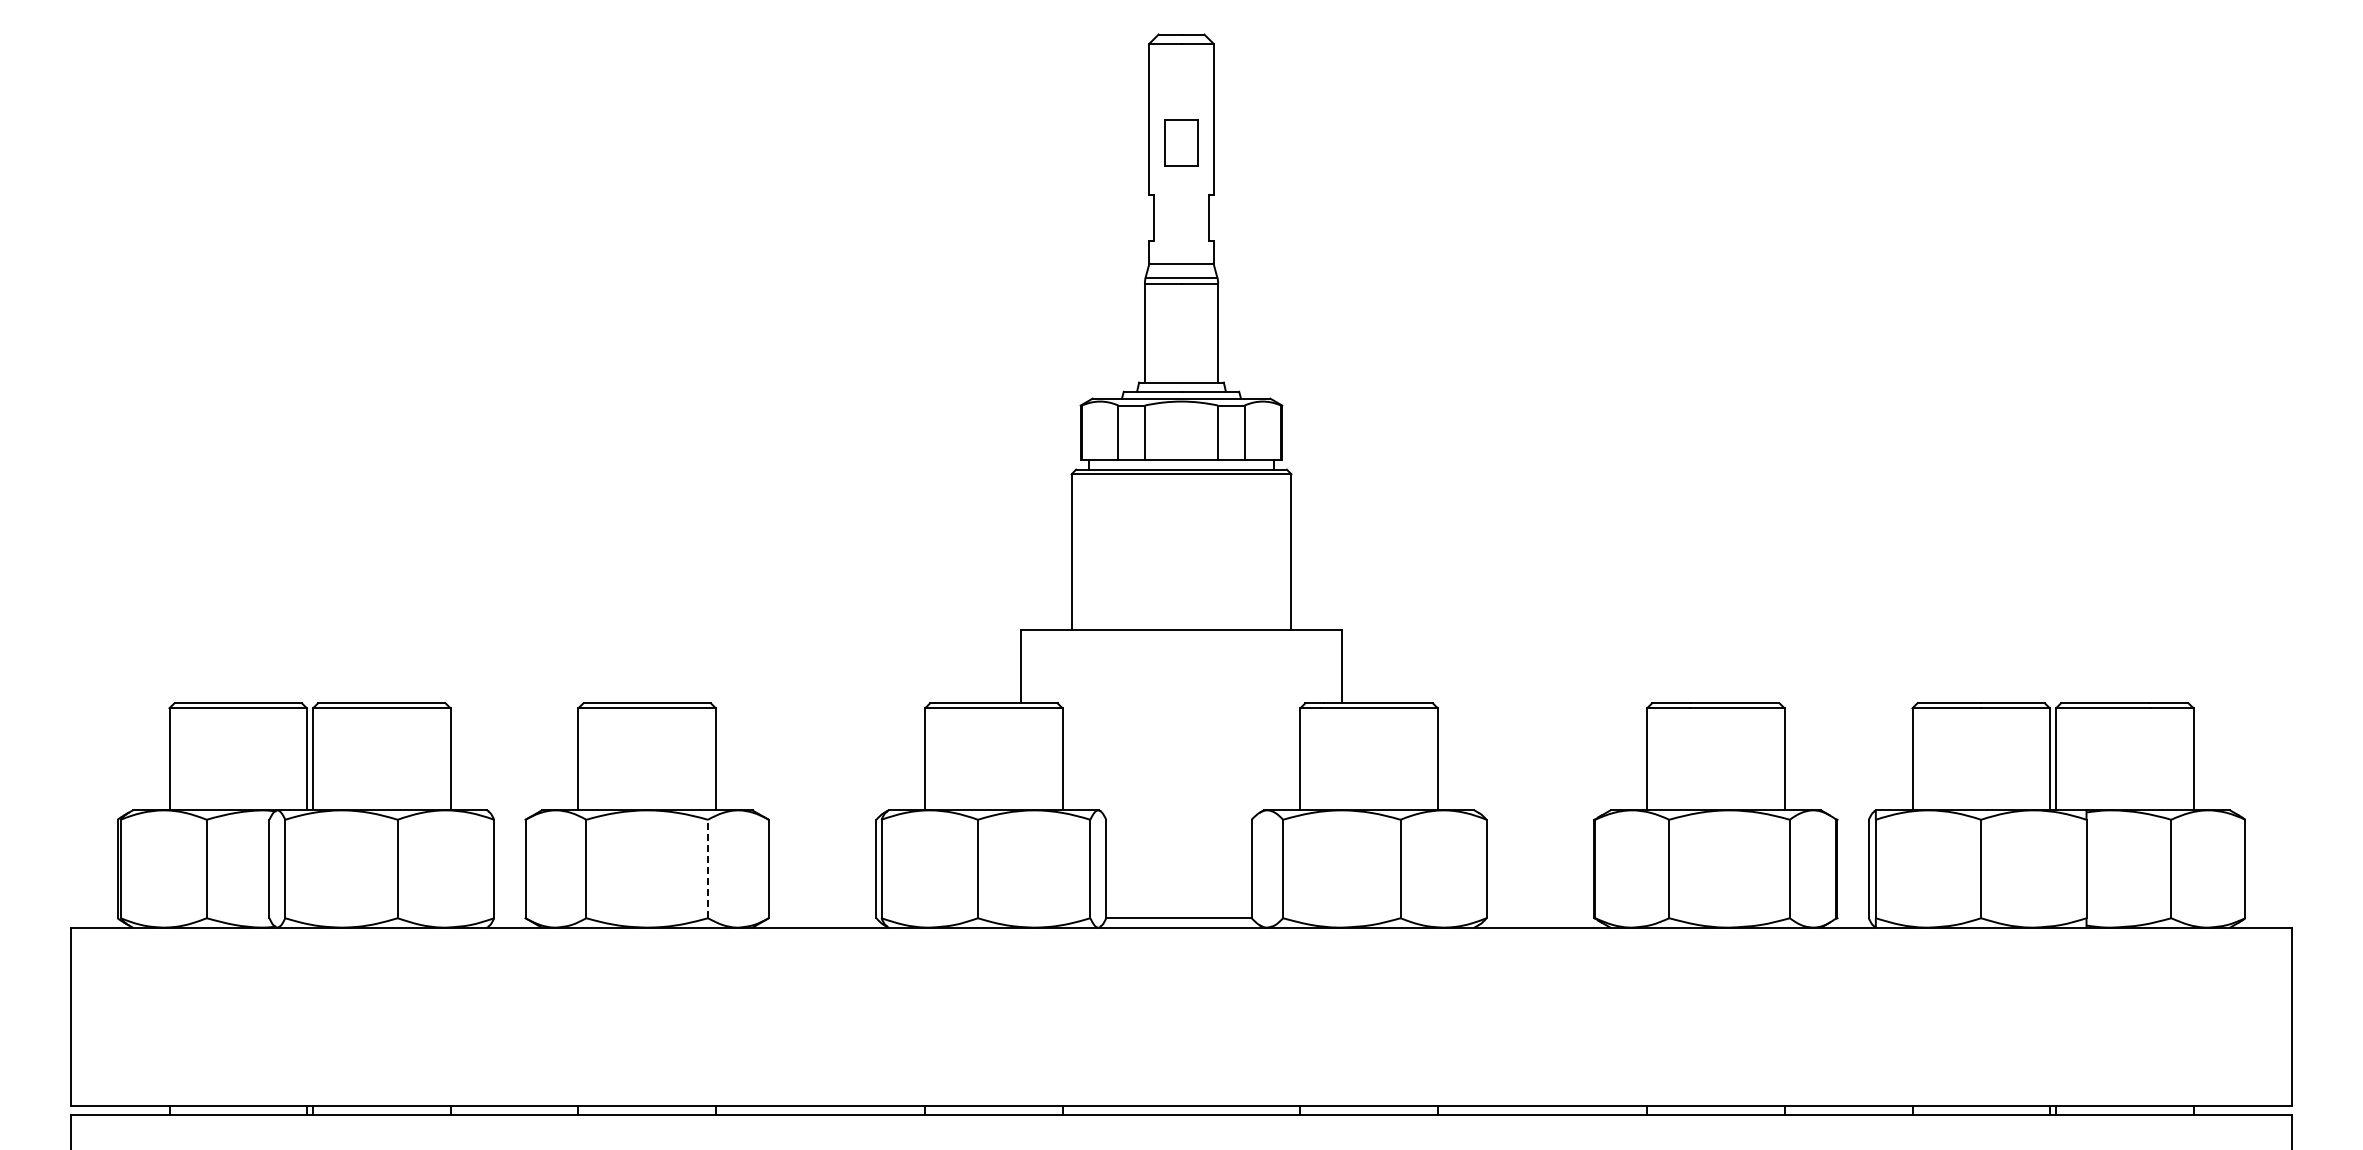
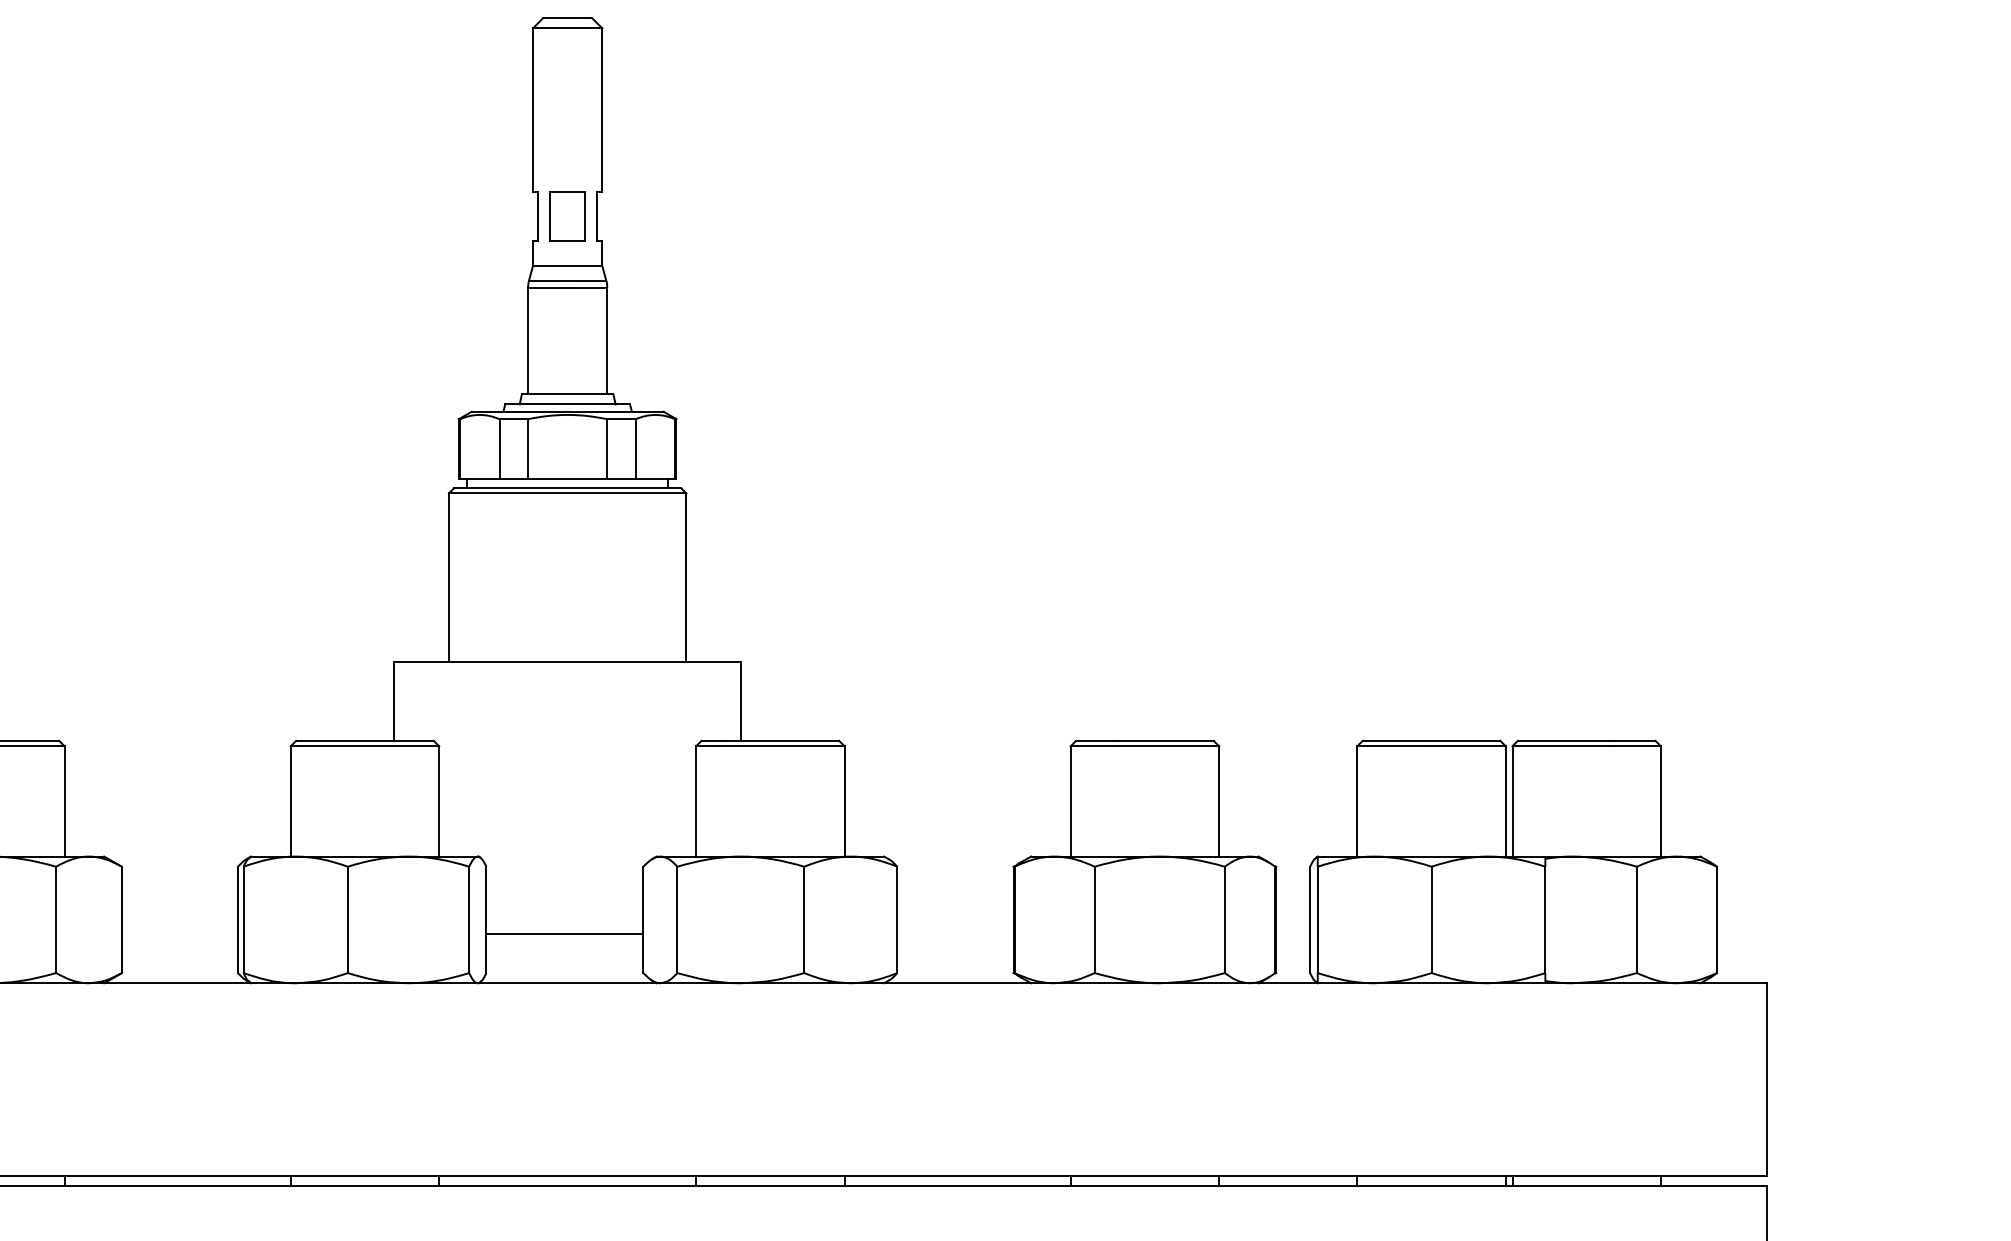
part: (1181, 142) -> (567, 216), moved
line: (708, 868) -> (56, 919), dashed -> solid
line: (1178, 917) -> (564, 933), moved

